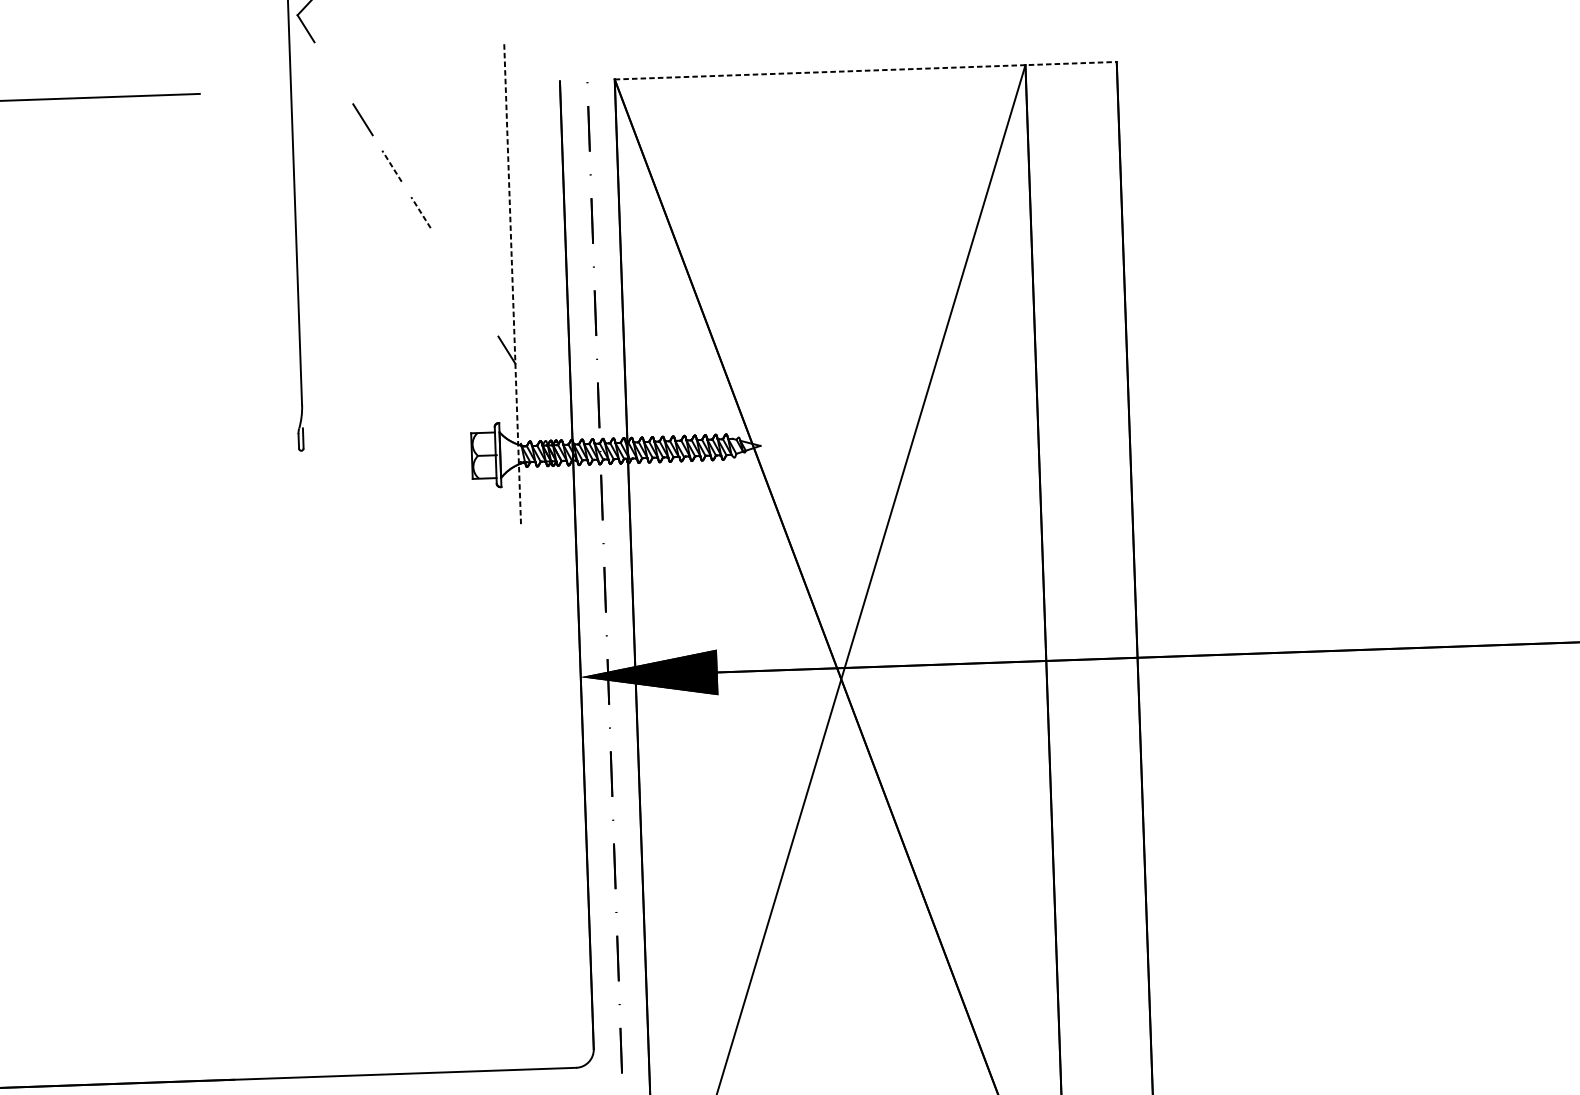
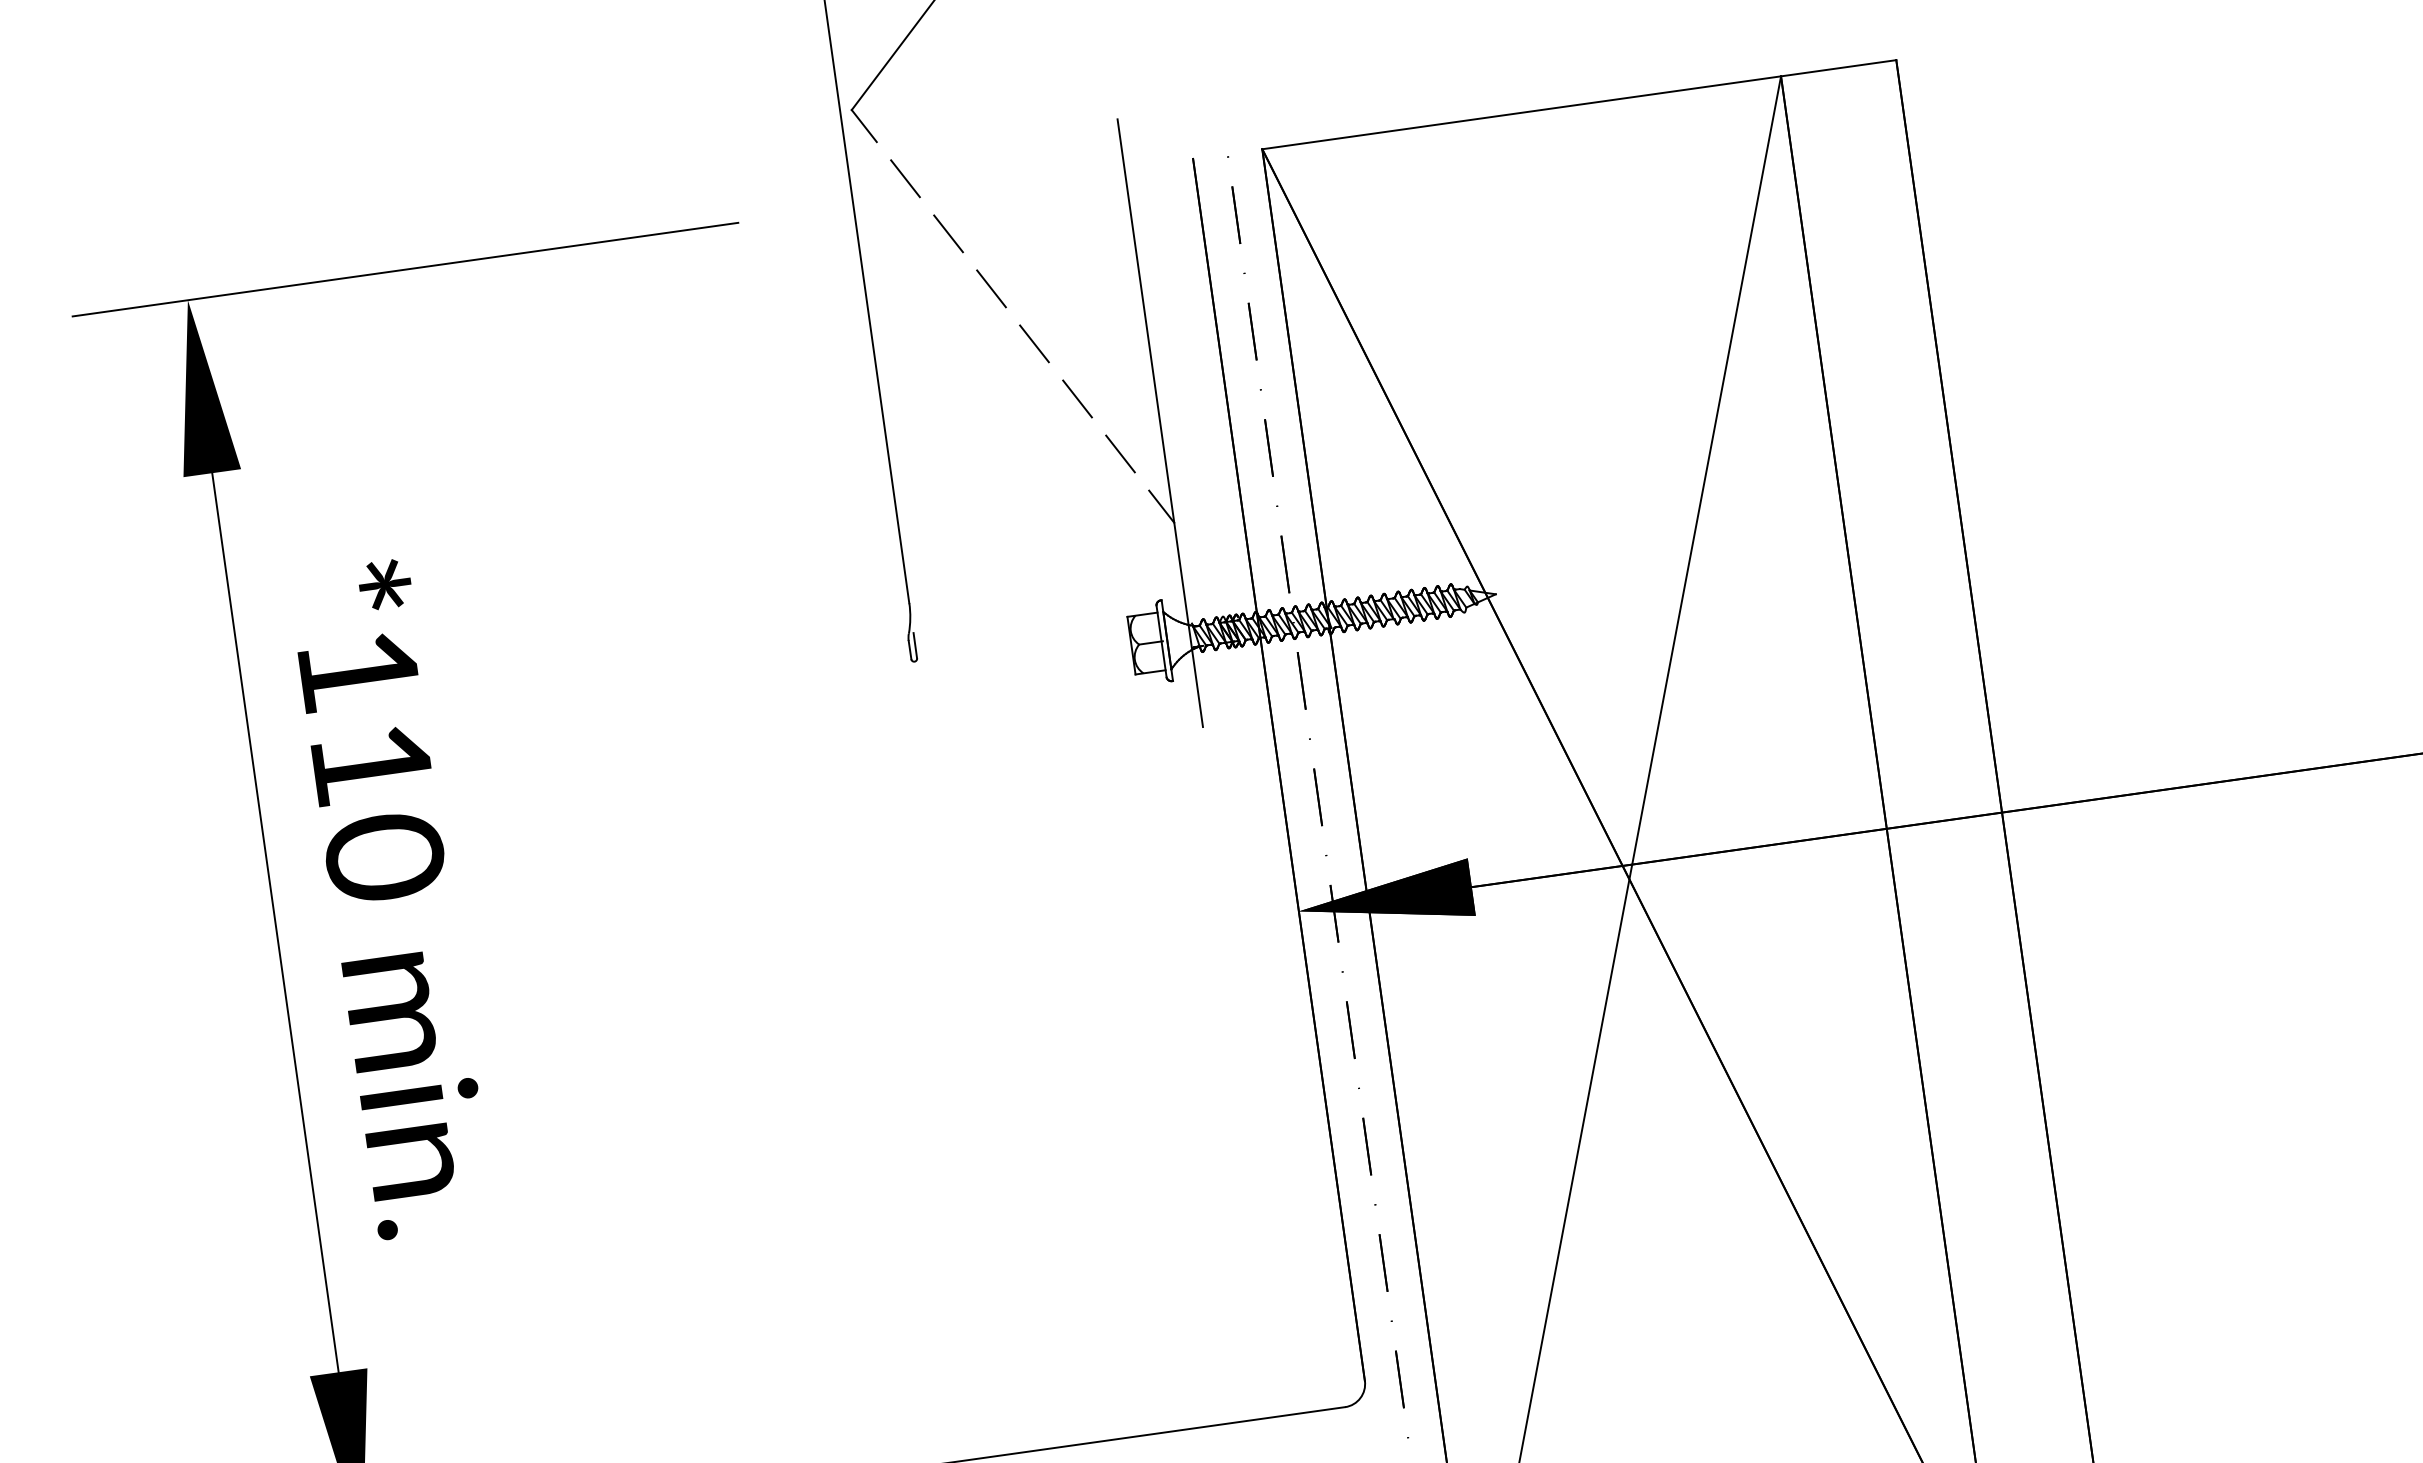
line: (865, 70) -> (1579, 104), dashed -> solid
line: (333, 73) -> (905, 178), added
line: (392, 165) -> (991, 288), dashed -> solid
line: (421, 212) -> (1034, 343), dashed -> solid
line: (450, 258) -> (1077, 398), added
line: (512, 285) -> (1160, 423), dashed -> solid
line: (479, 305) -> (1120, 453), added

